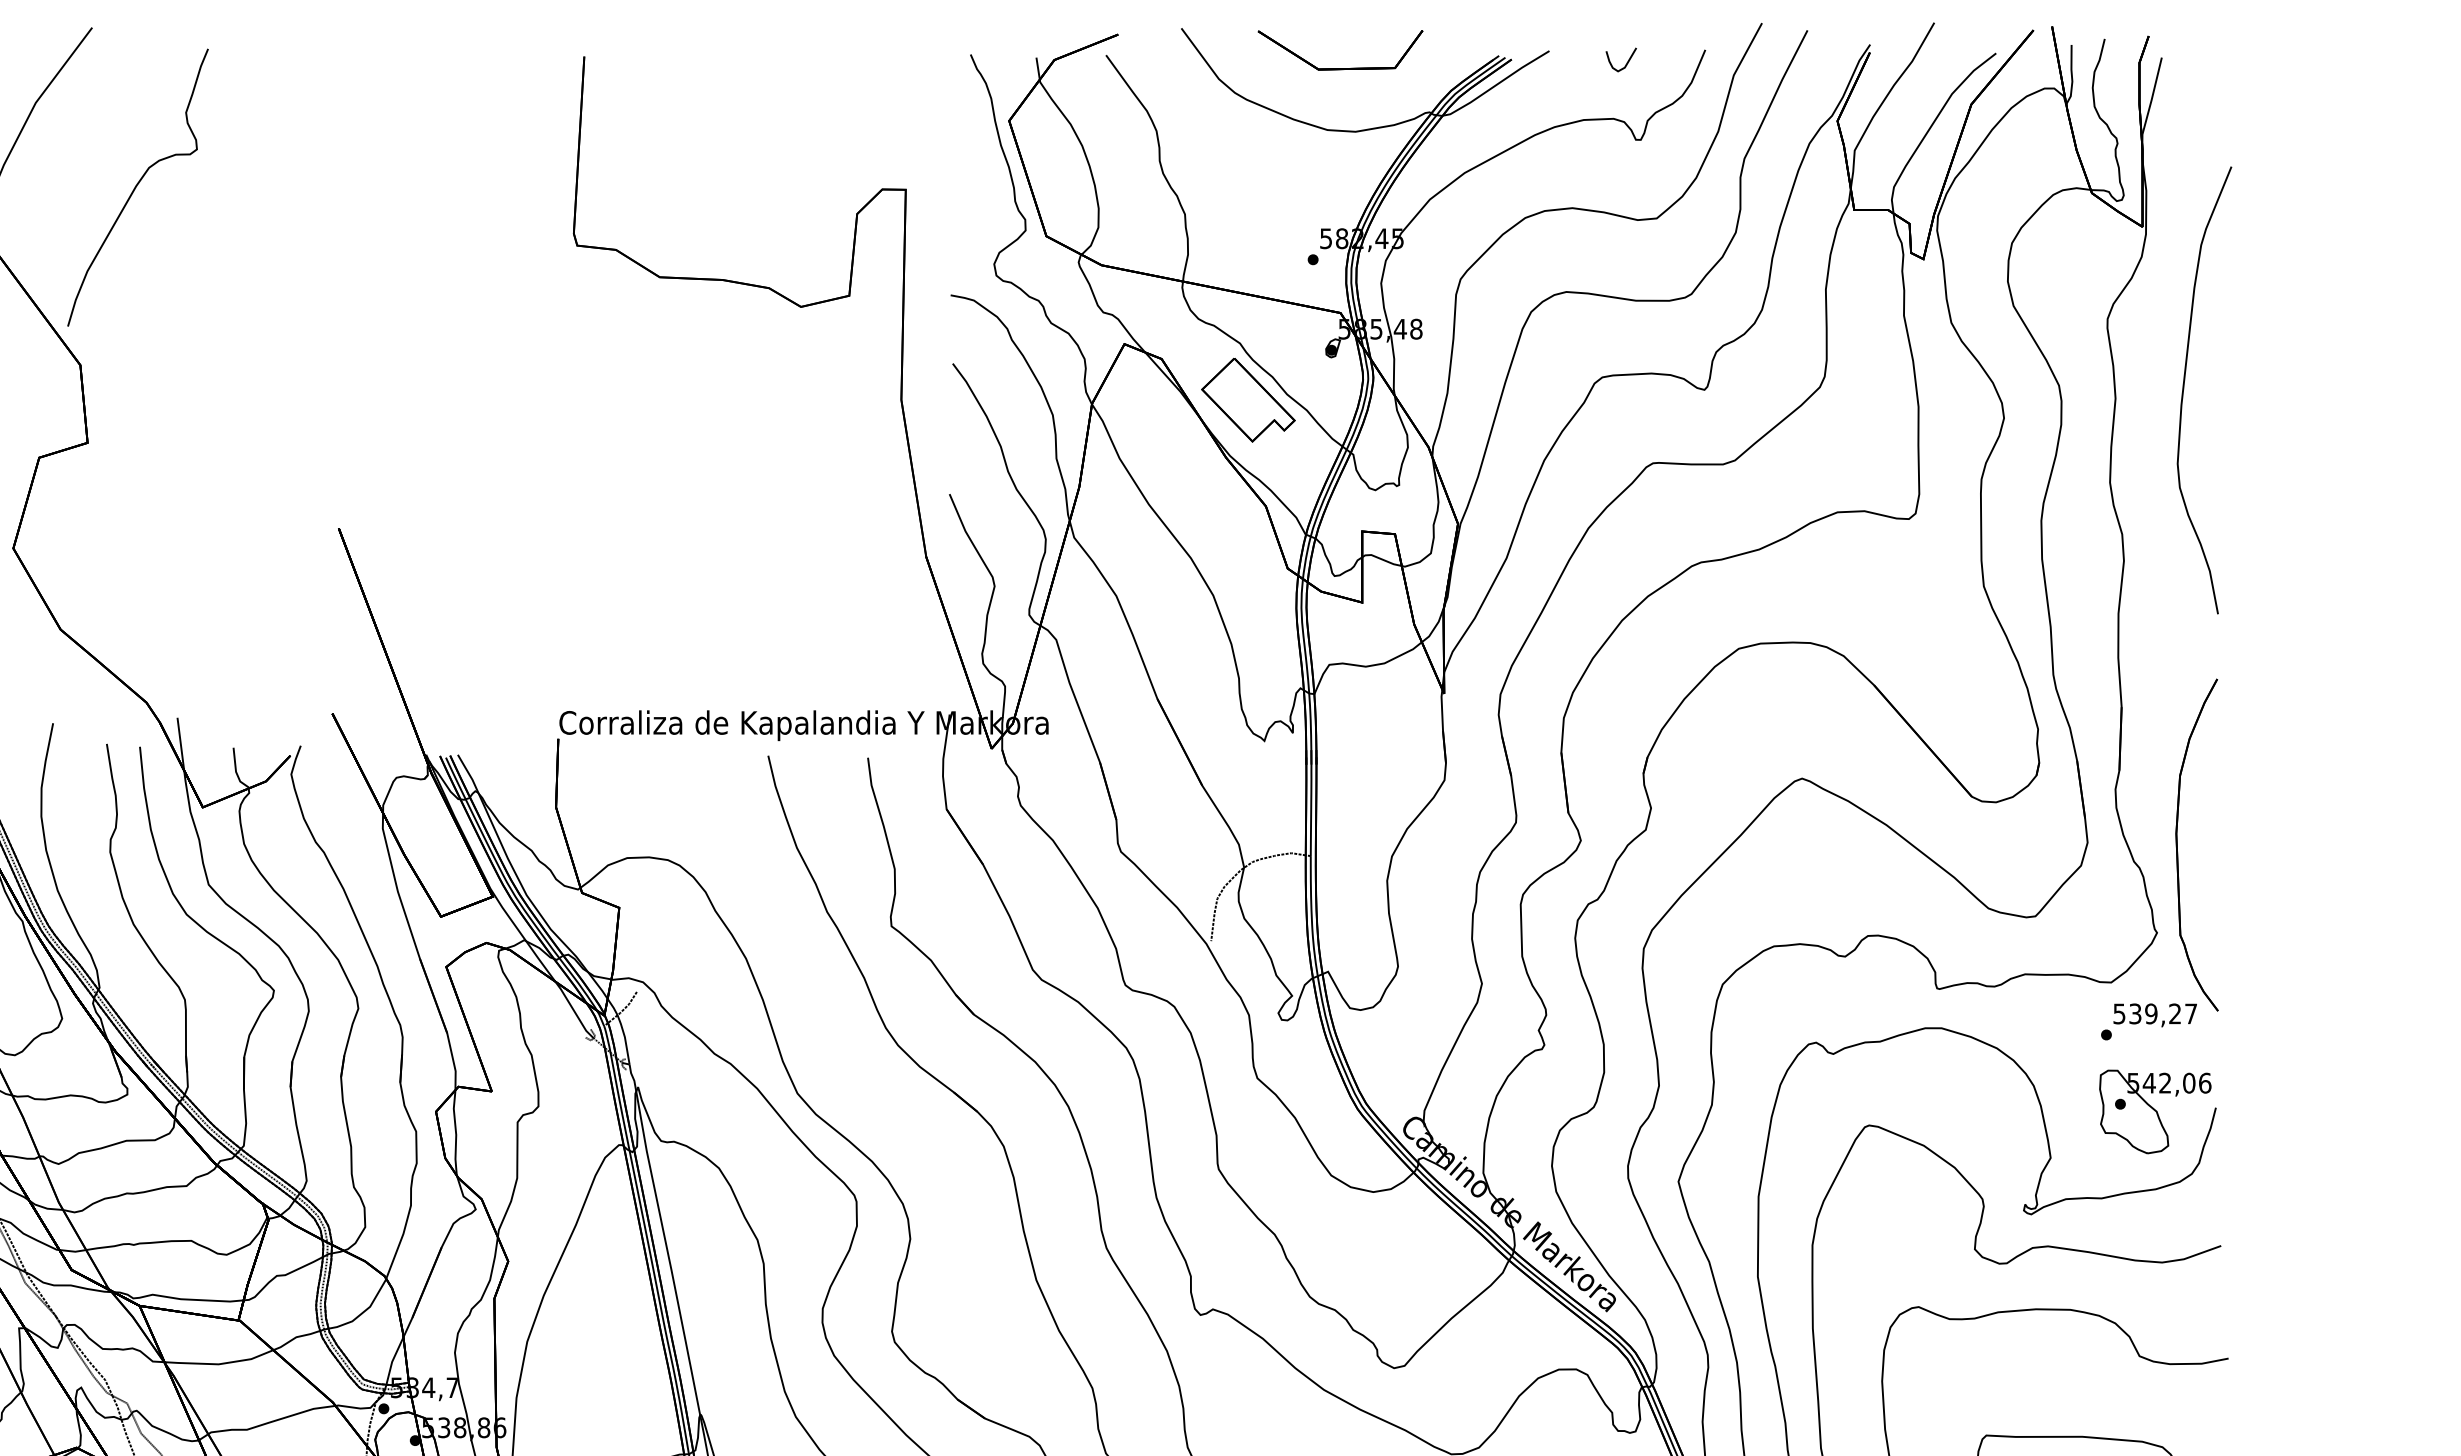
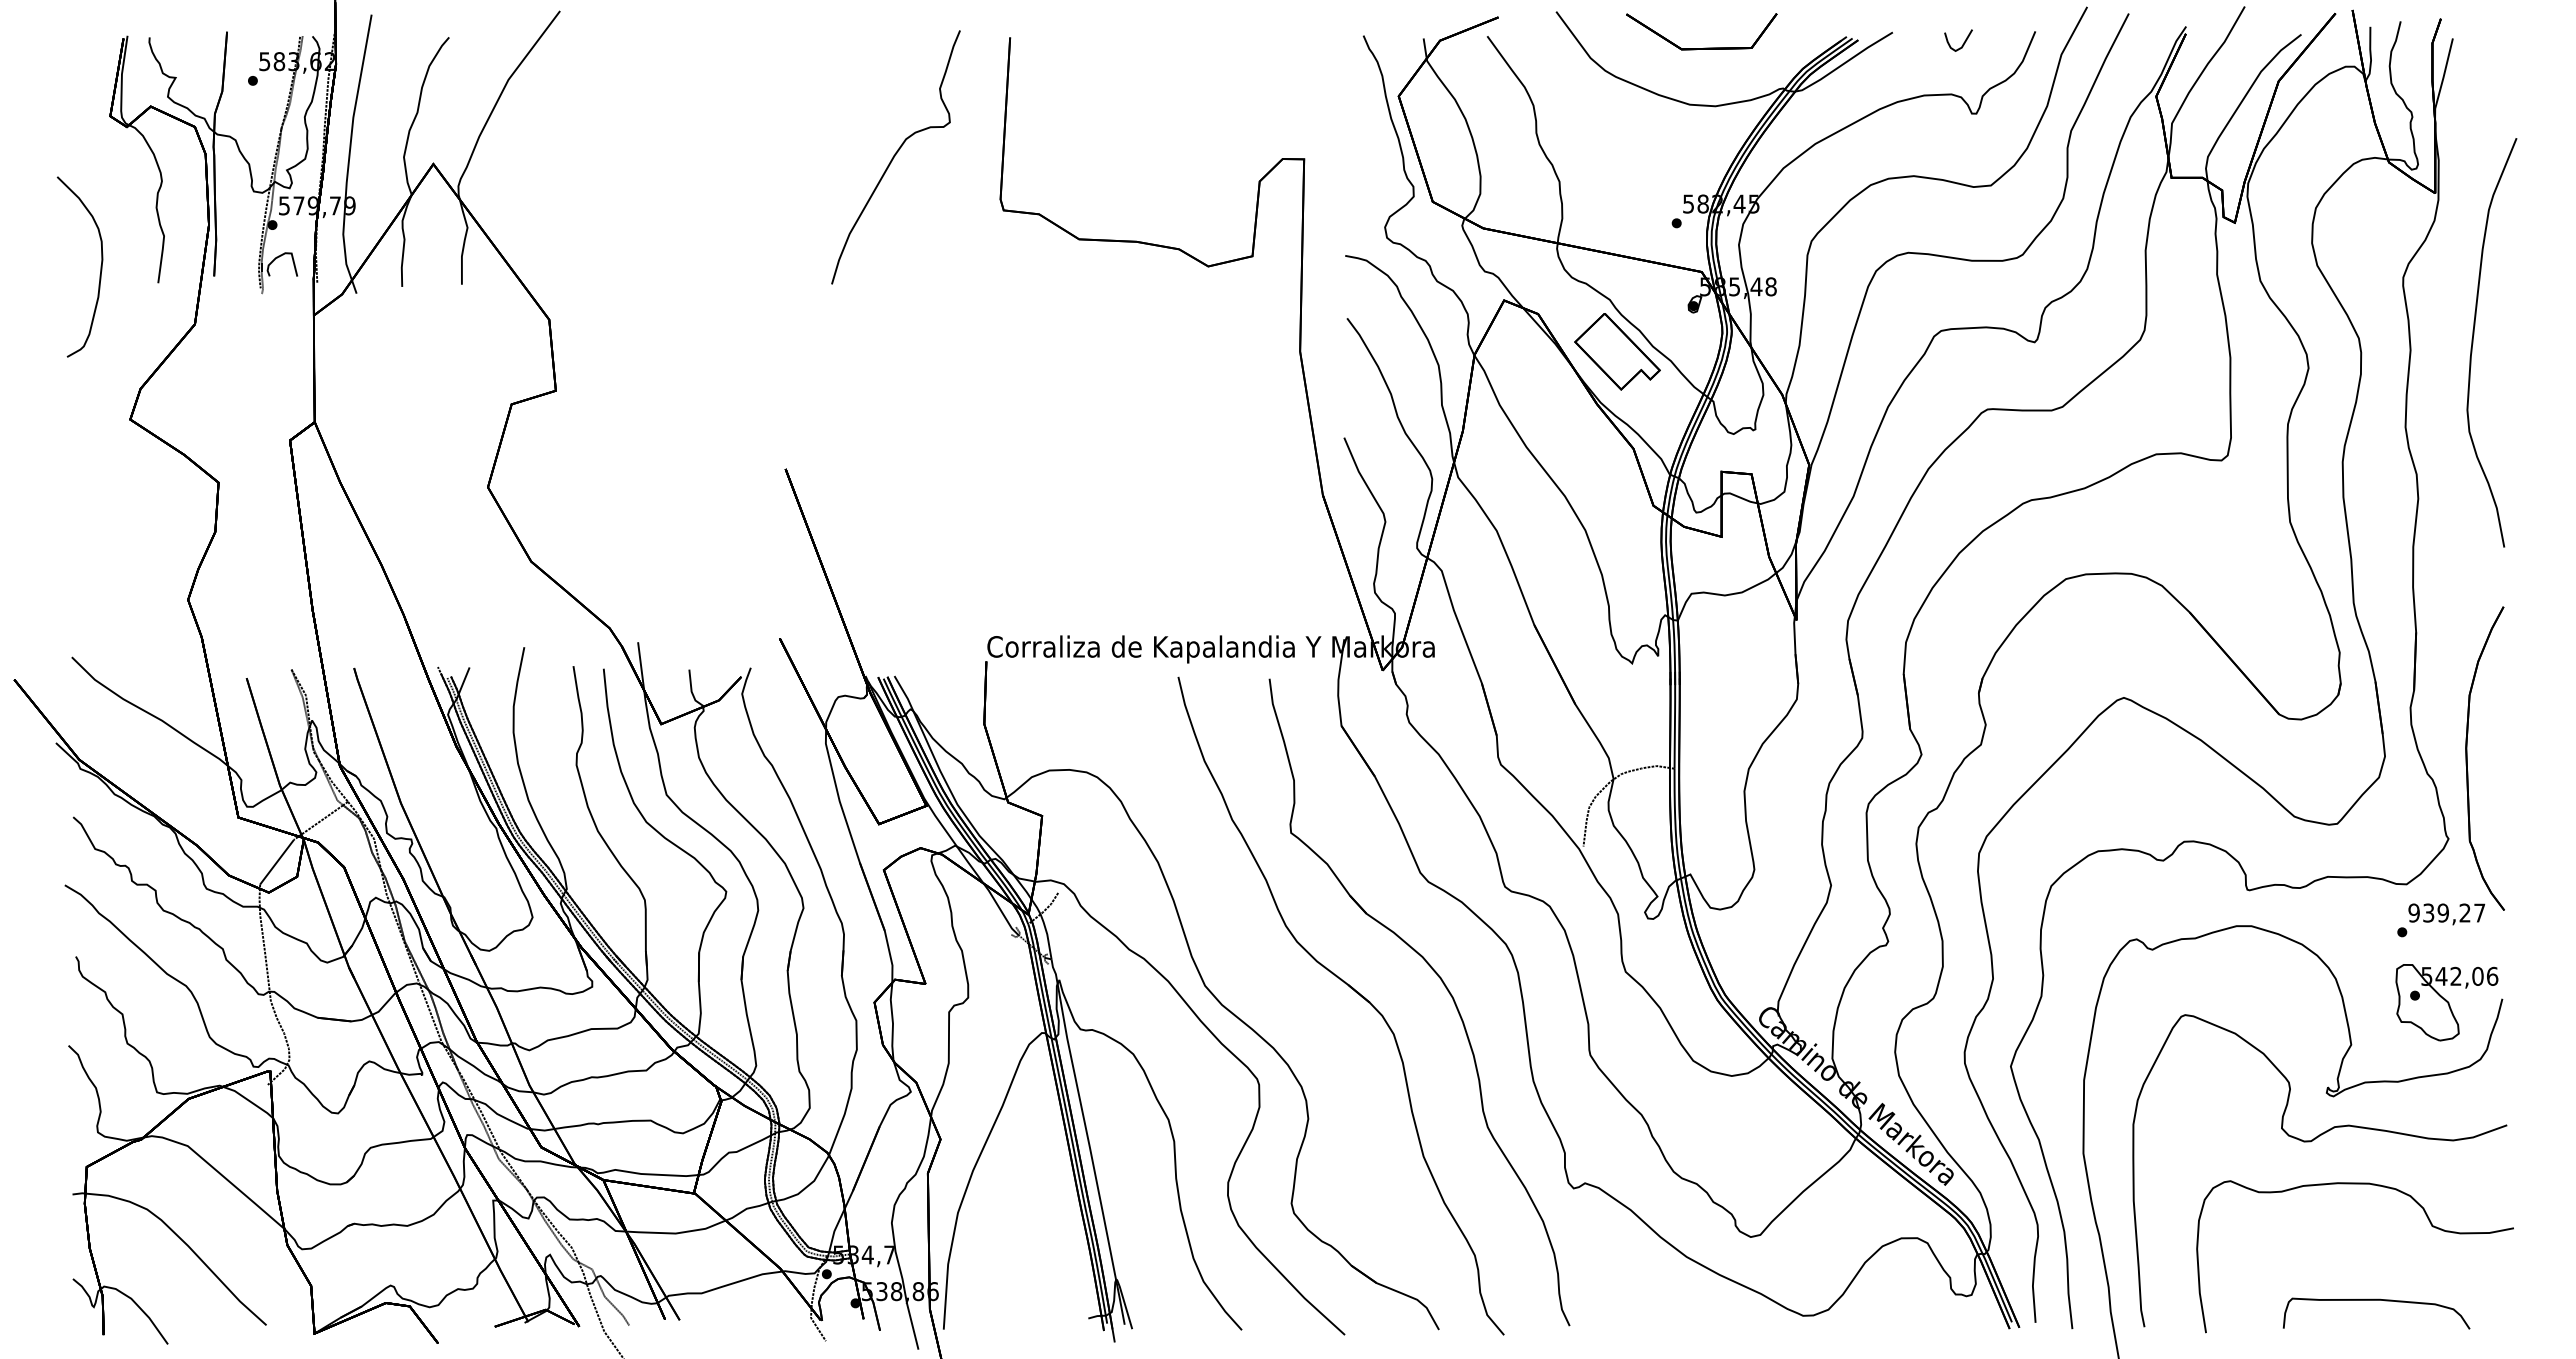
part: (137, 187) -> (895, 157), moved
text: (2118, 1013) -> (2413, 912), 539,27 -> 939,27

